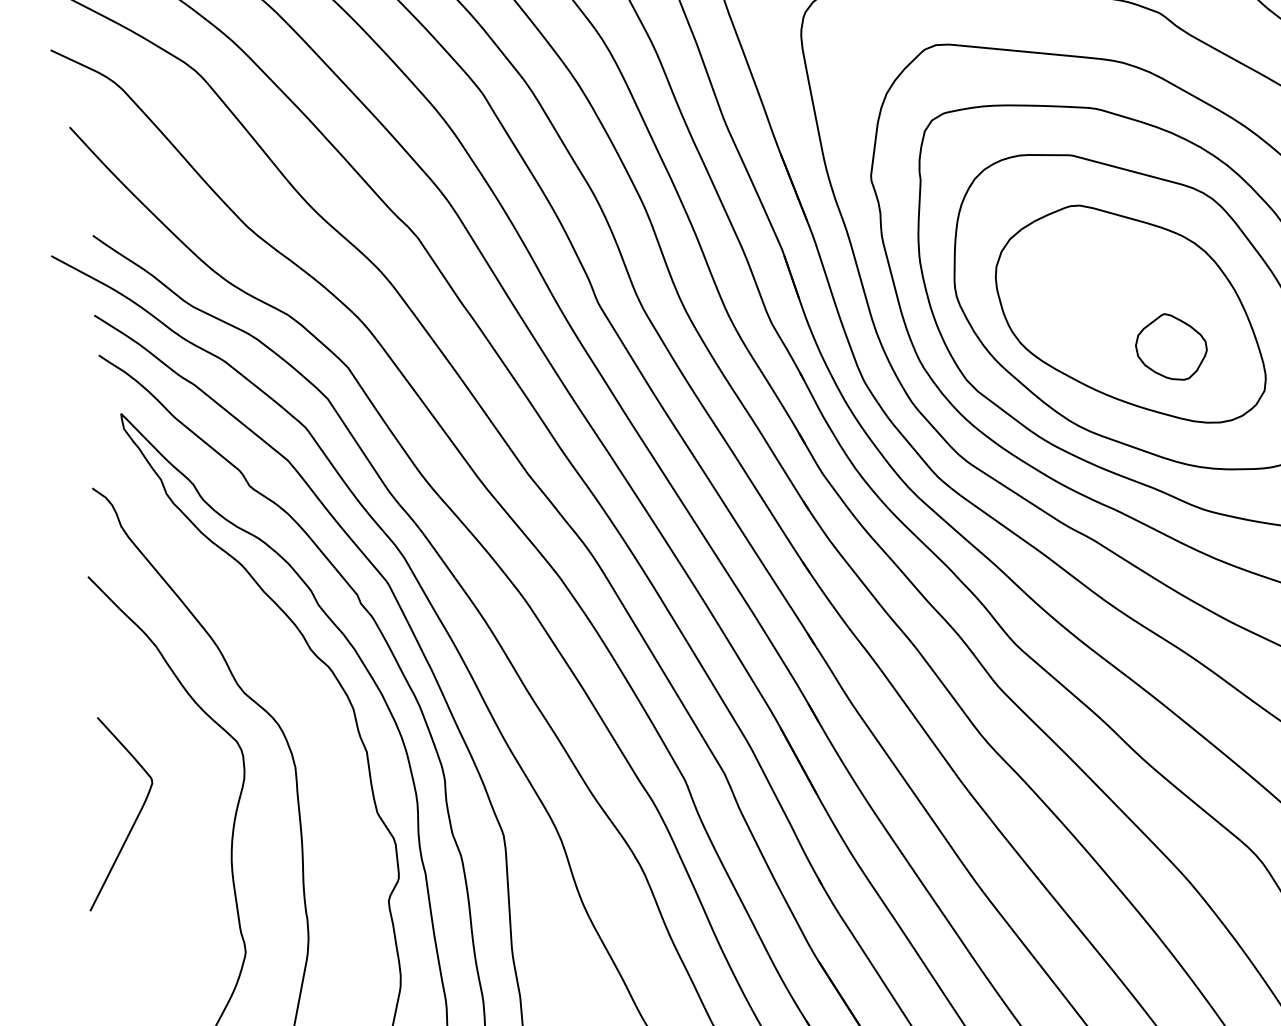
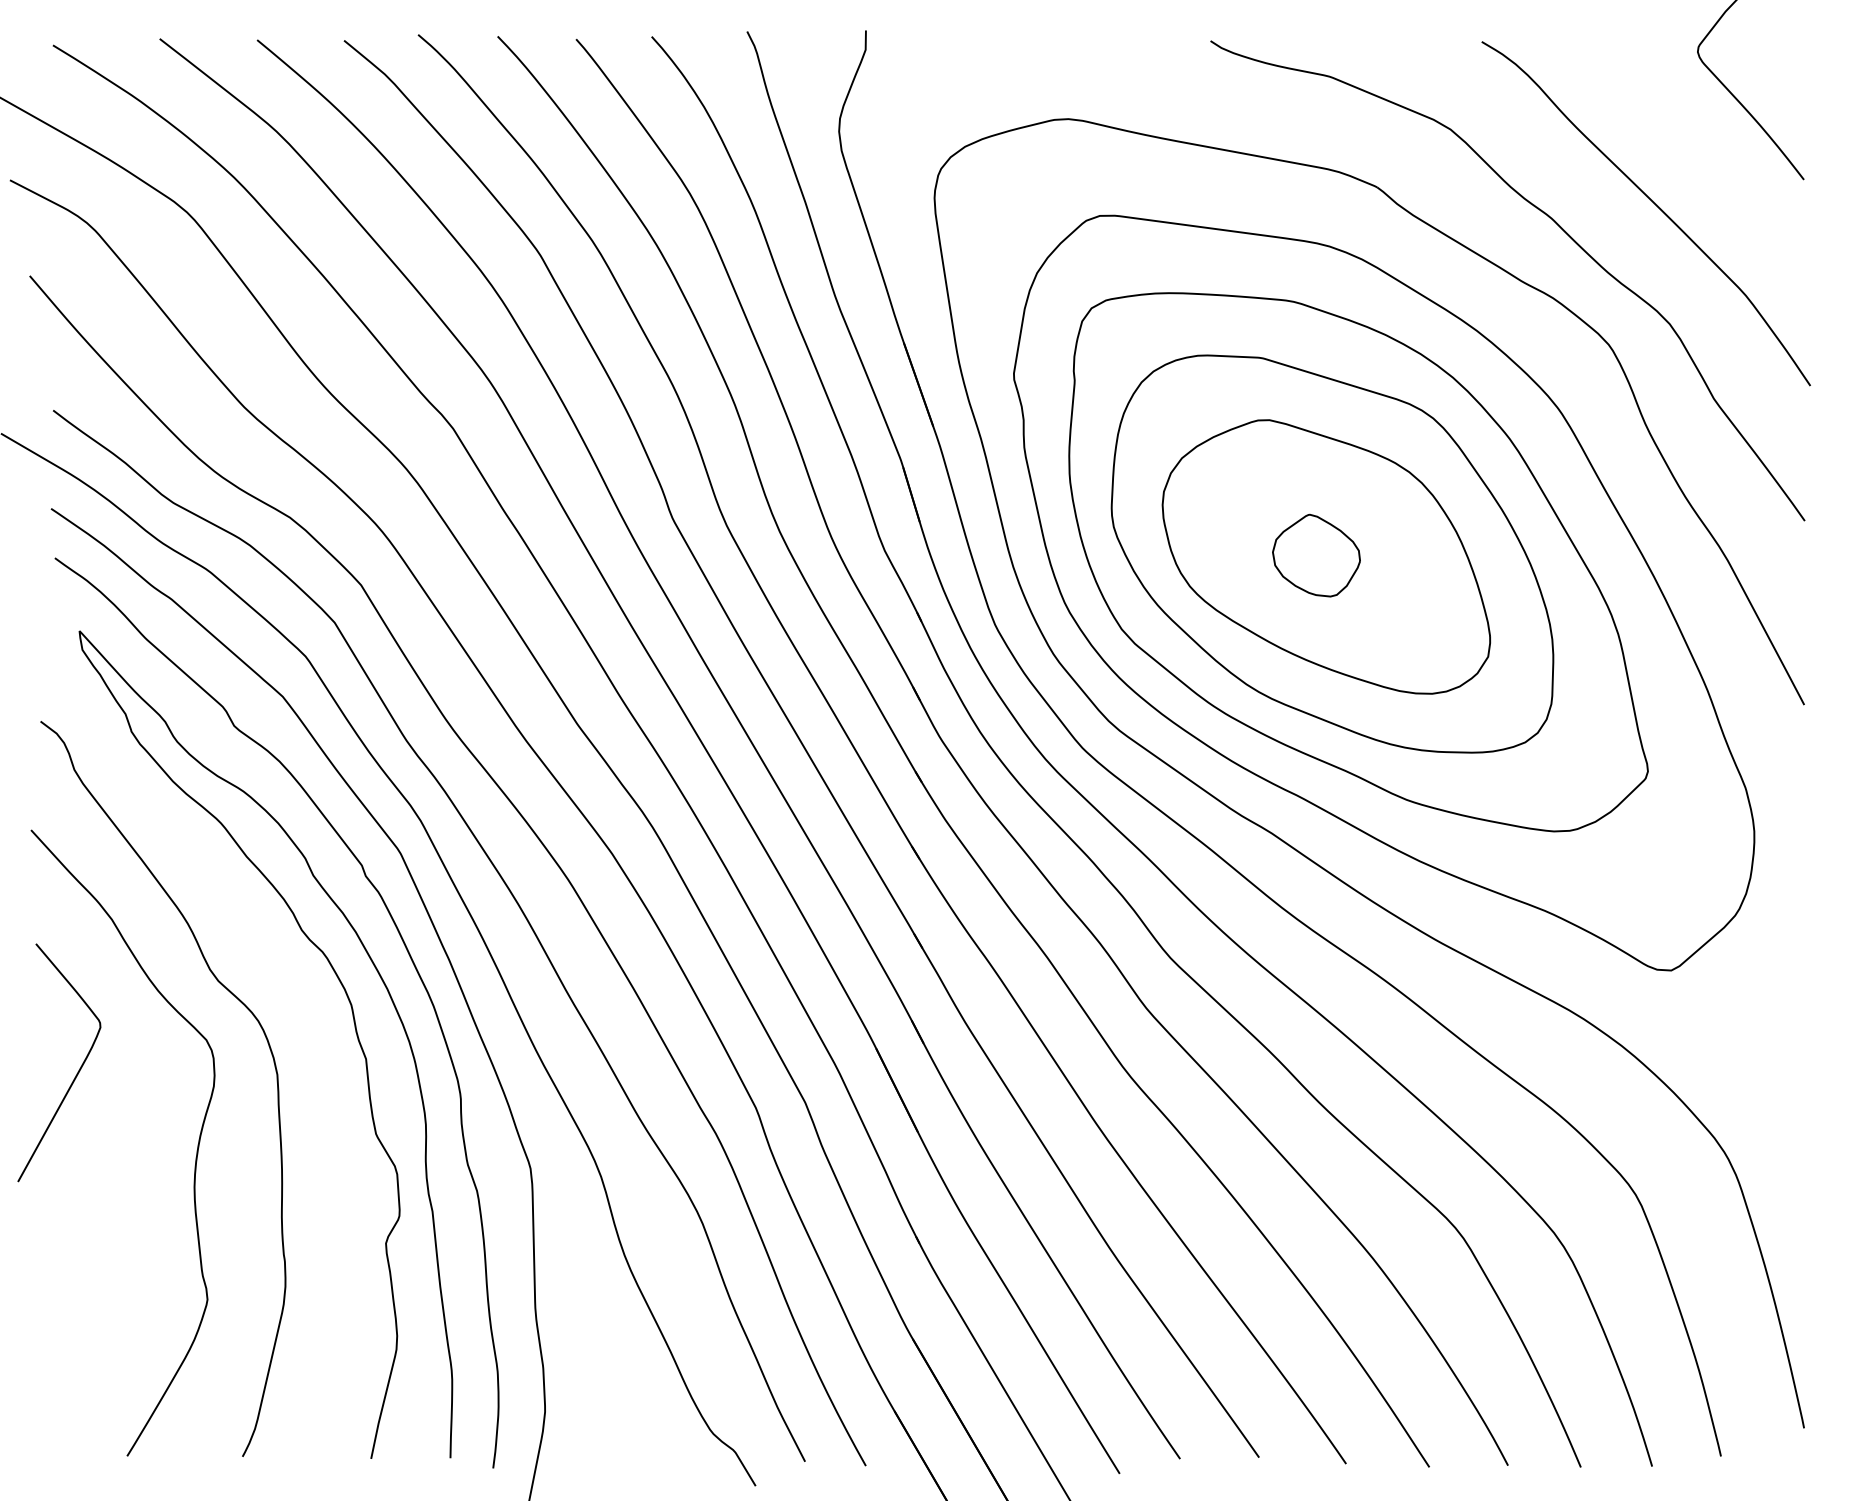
part: (1171, 346) -> (1316, 555), moved
curve: (134, 821) -> (76, 1073), moved

